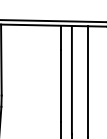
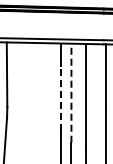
line: (71, 80) -> (71, 93), solid -> dashed
line: (61, 85) -> (61, 98), solid -> dashed

